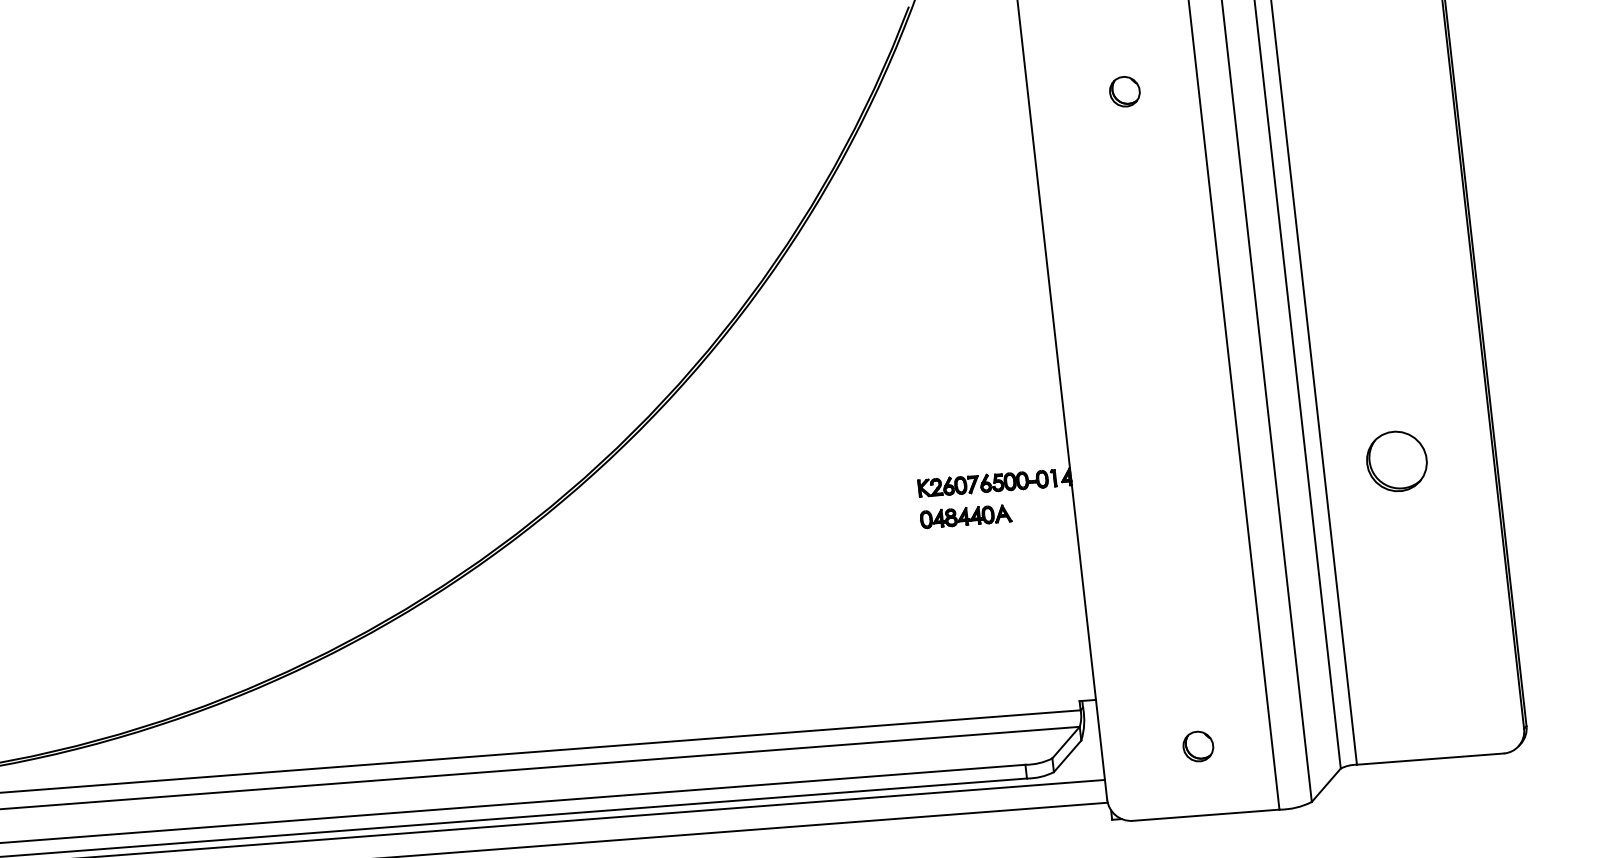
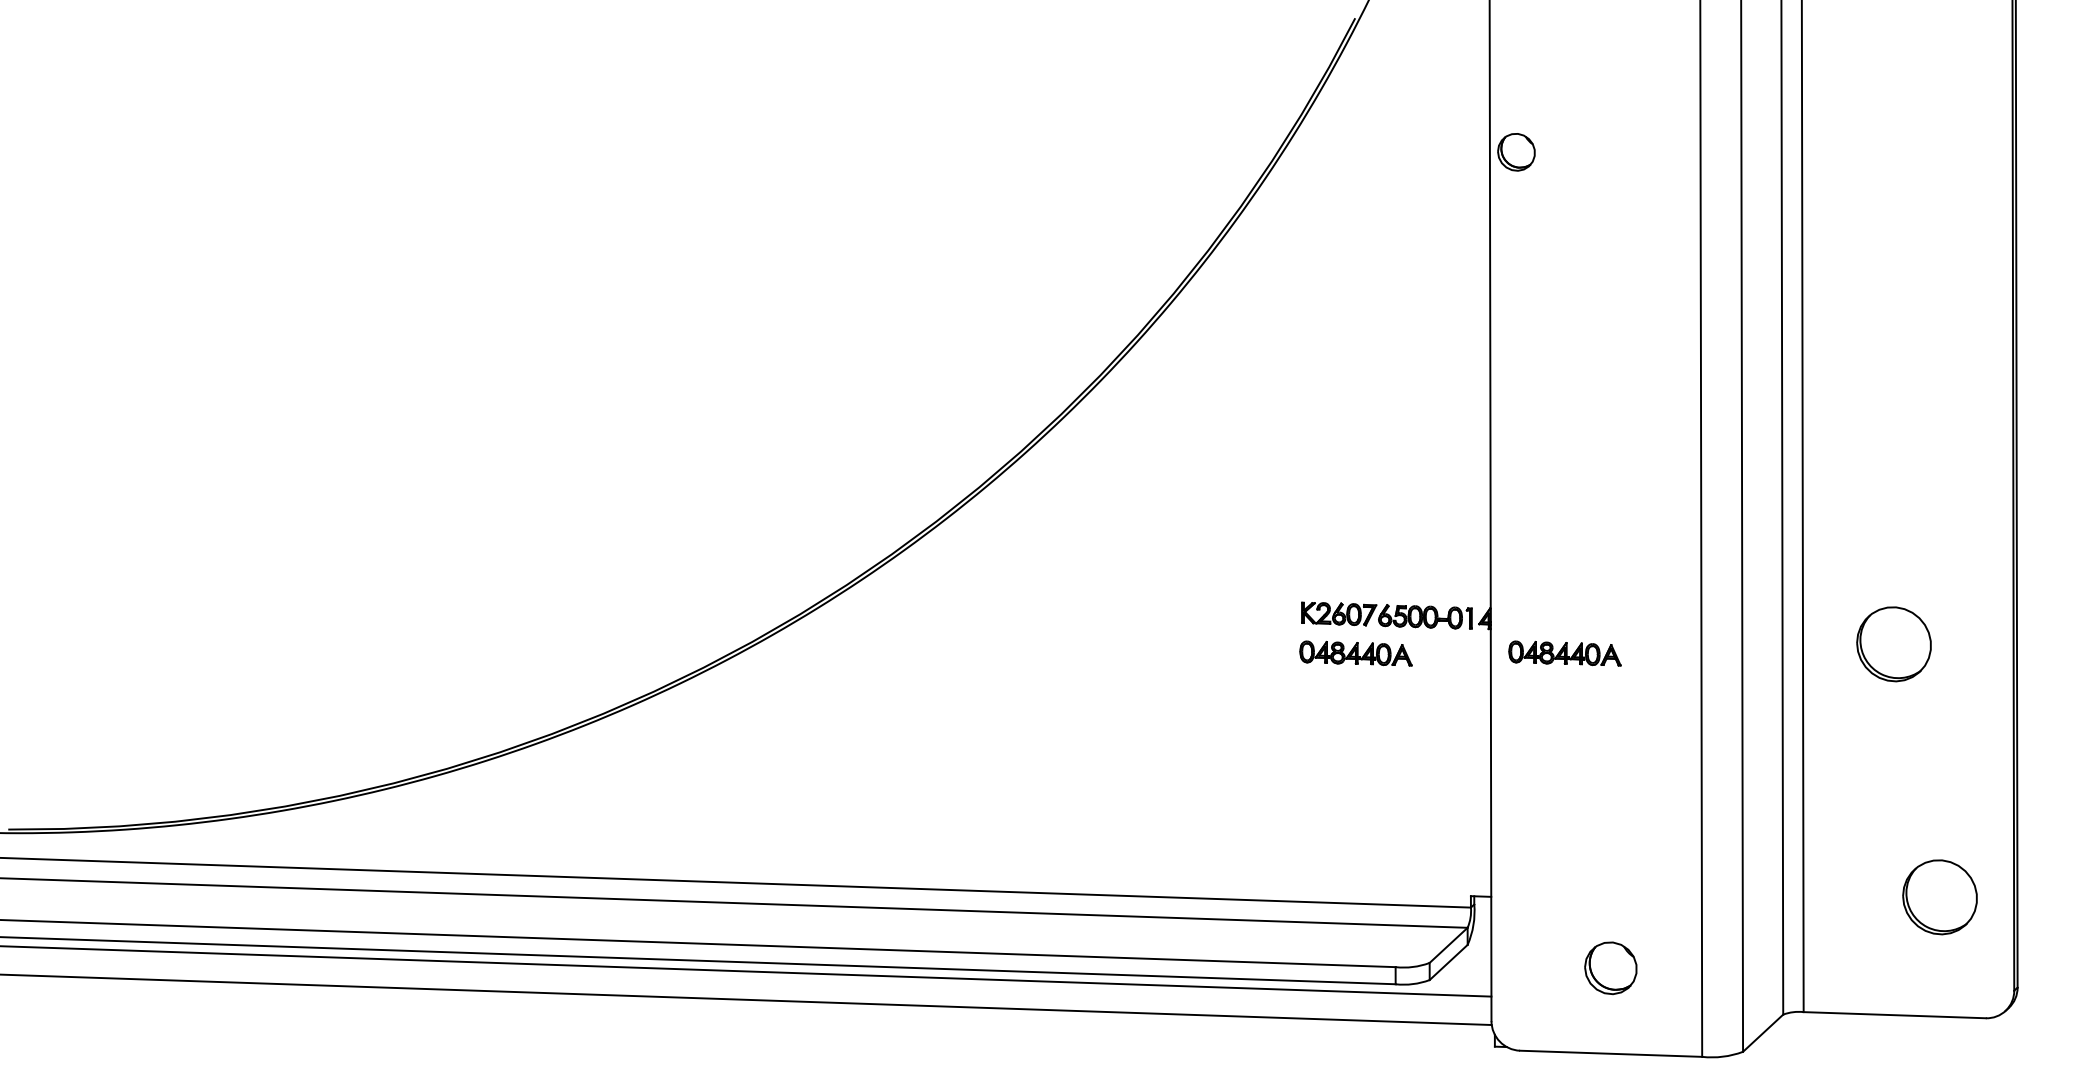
part: (1124, 91) -> (1516, 152), moved
part: (1133, 498) -> (1564, 653), added
part: (1455, 660) -> (1939, 897), added
part: (1197, 746) -> (1610, 967), size x1.4

